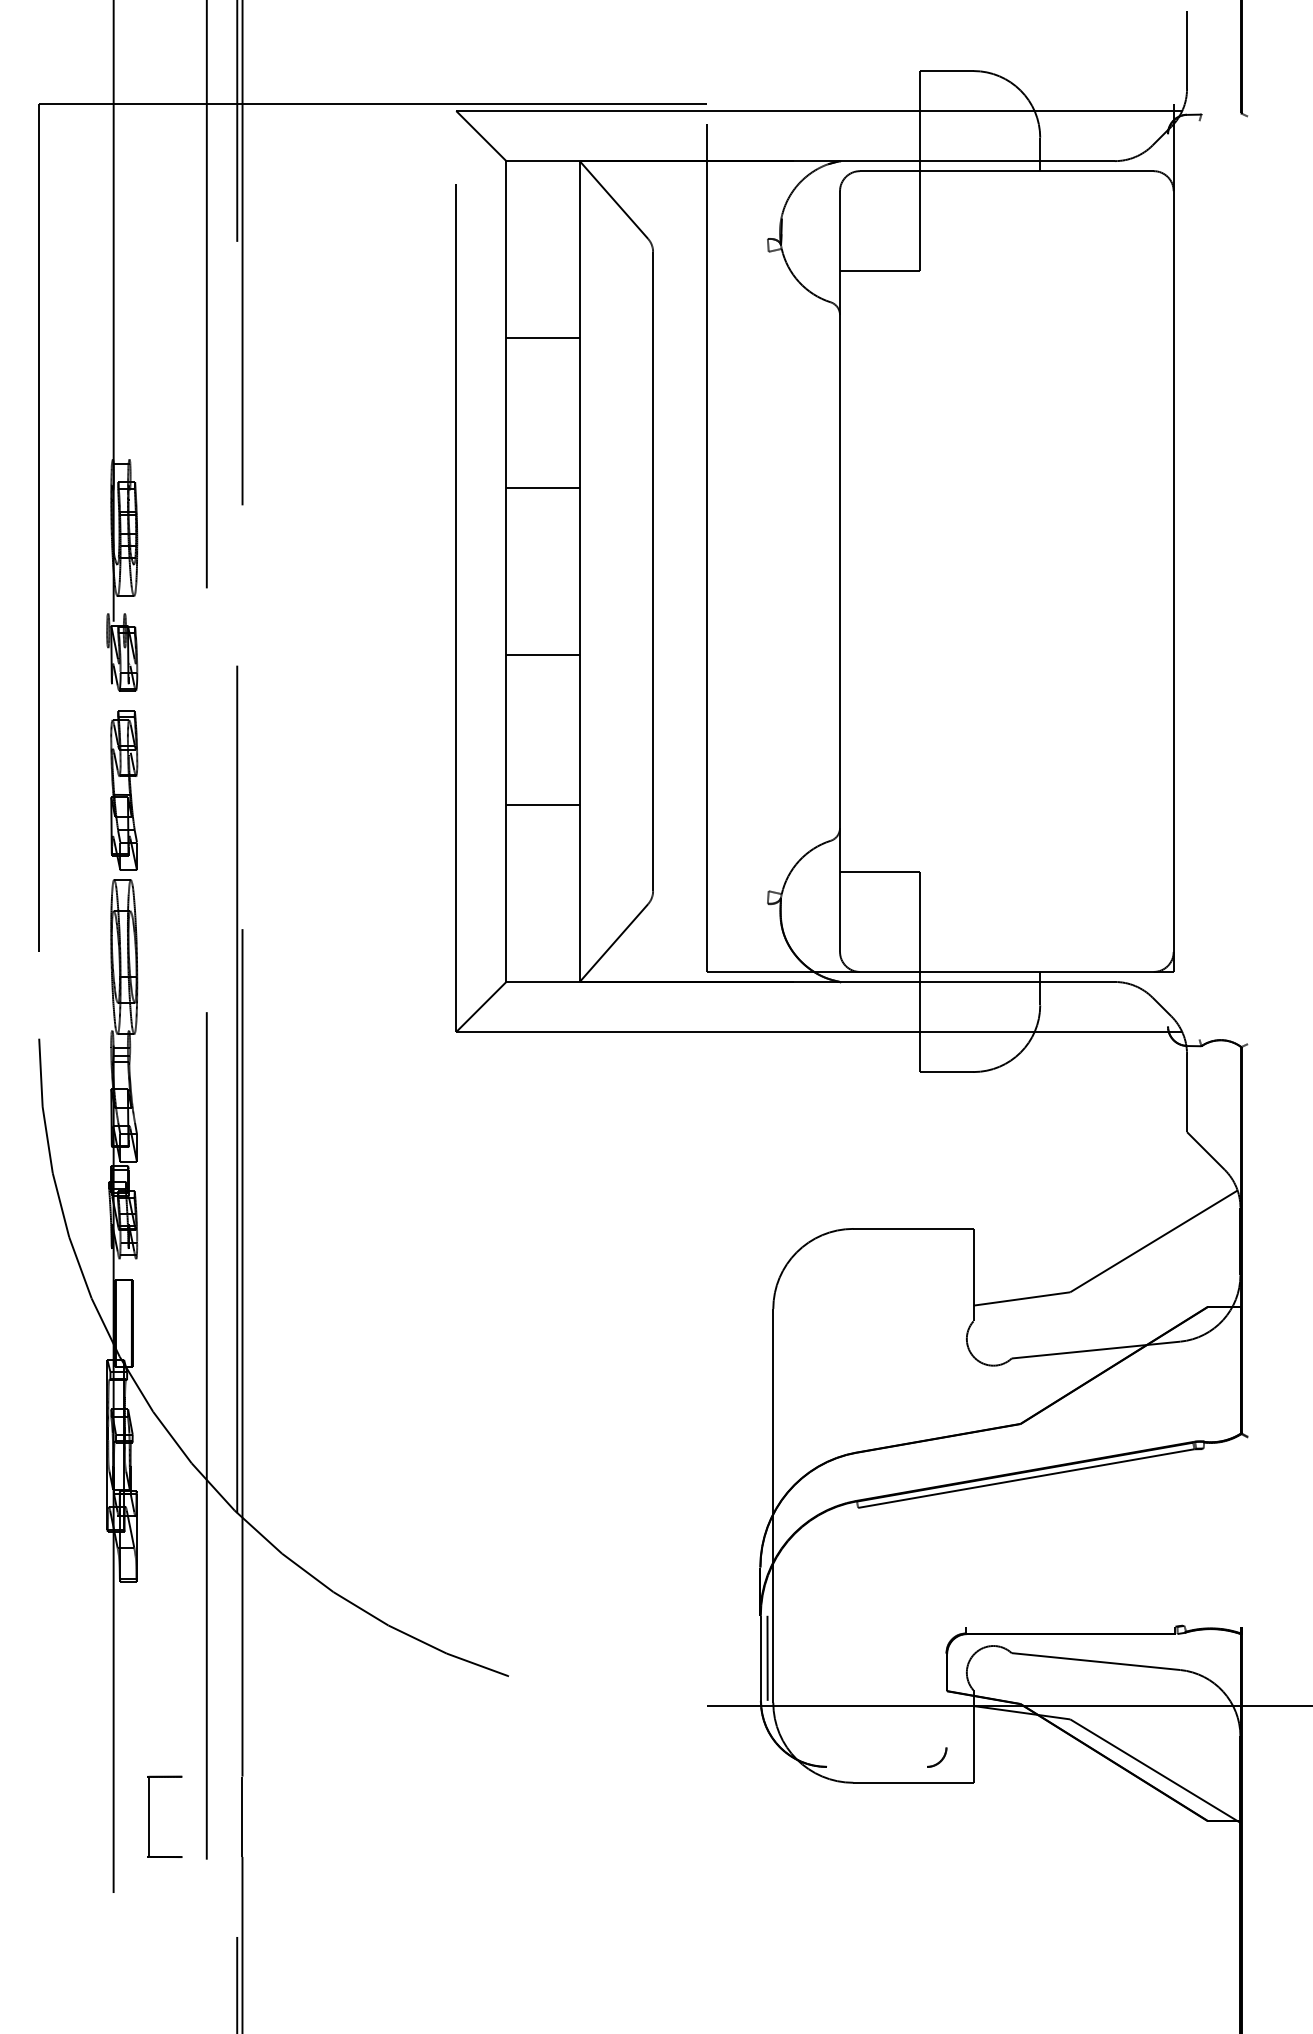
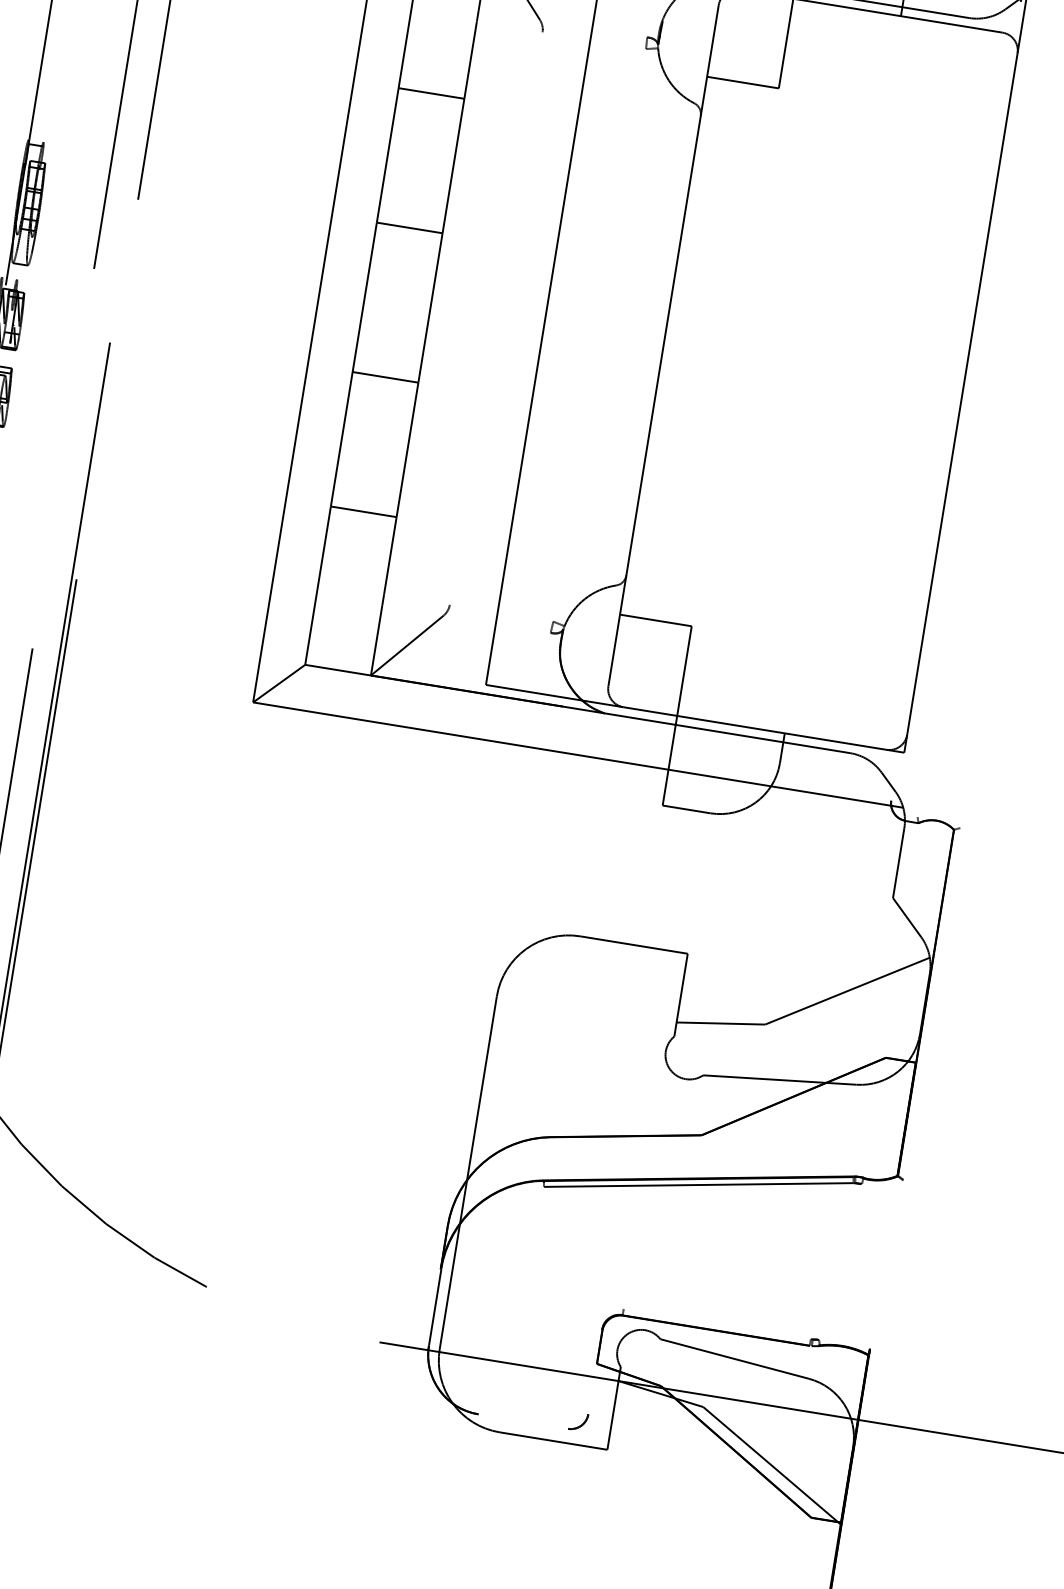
line: (653, 571) -> (496, 318), removed
line: (767, 1657) -> (441, 1307), removed

